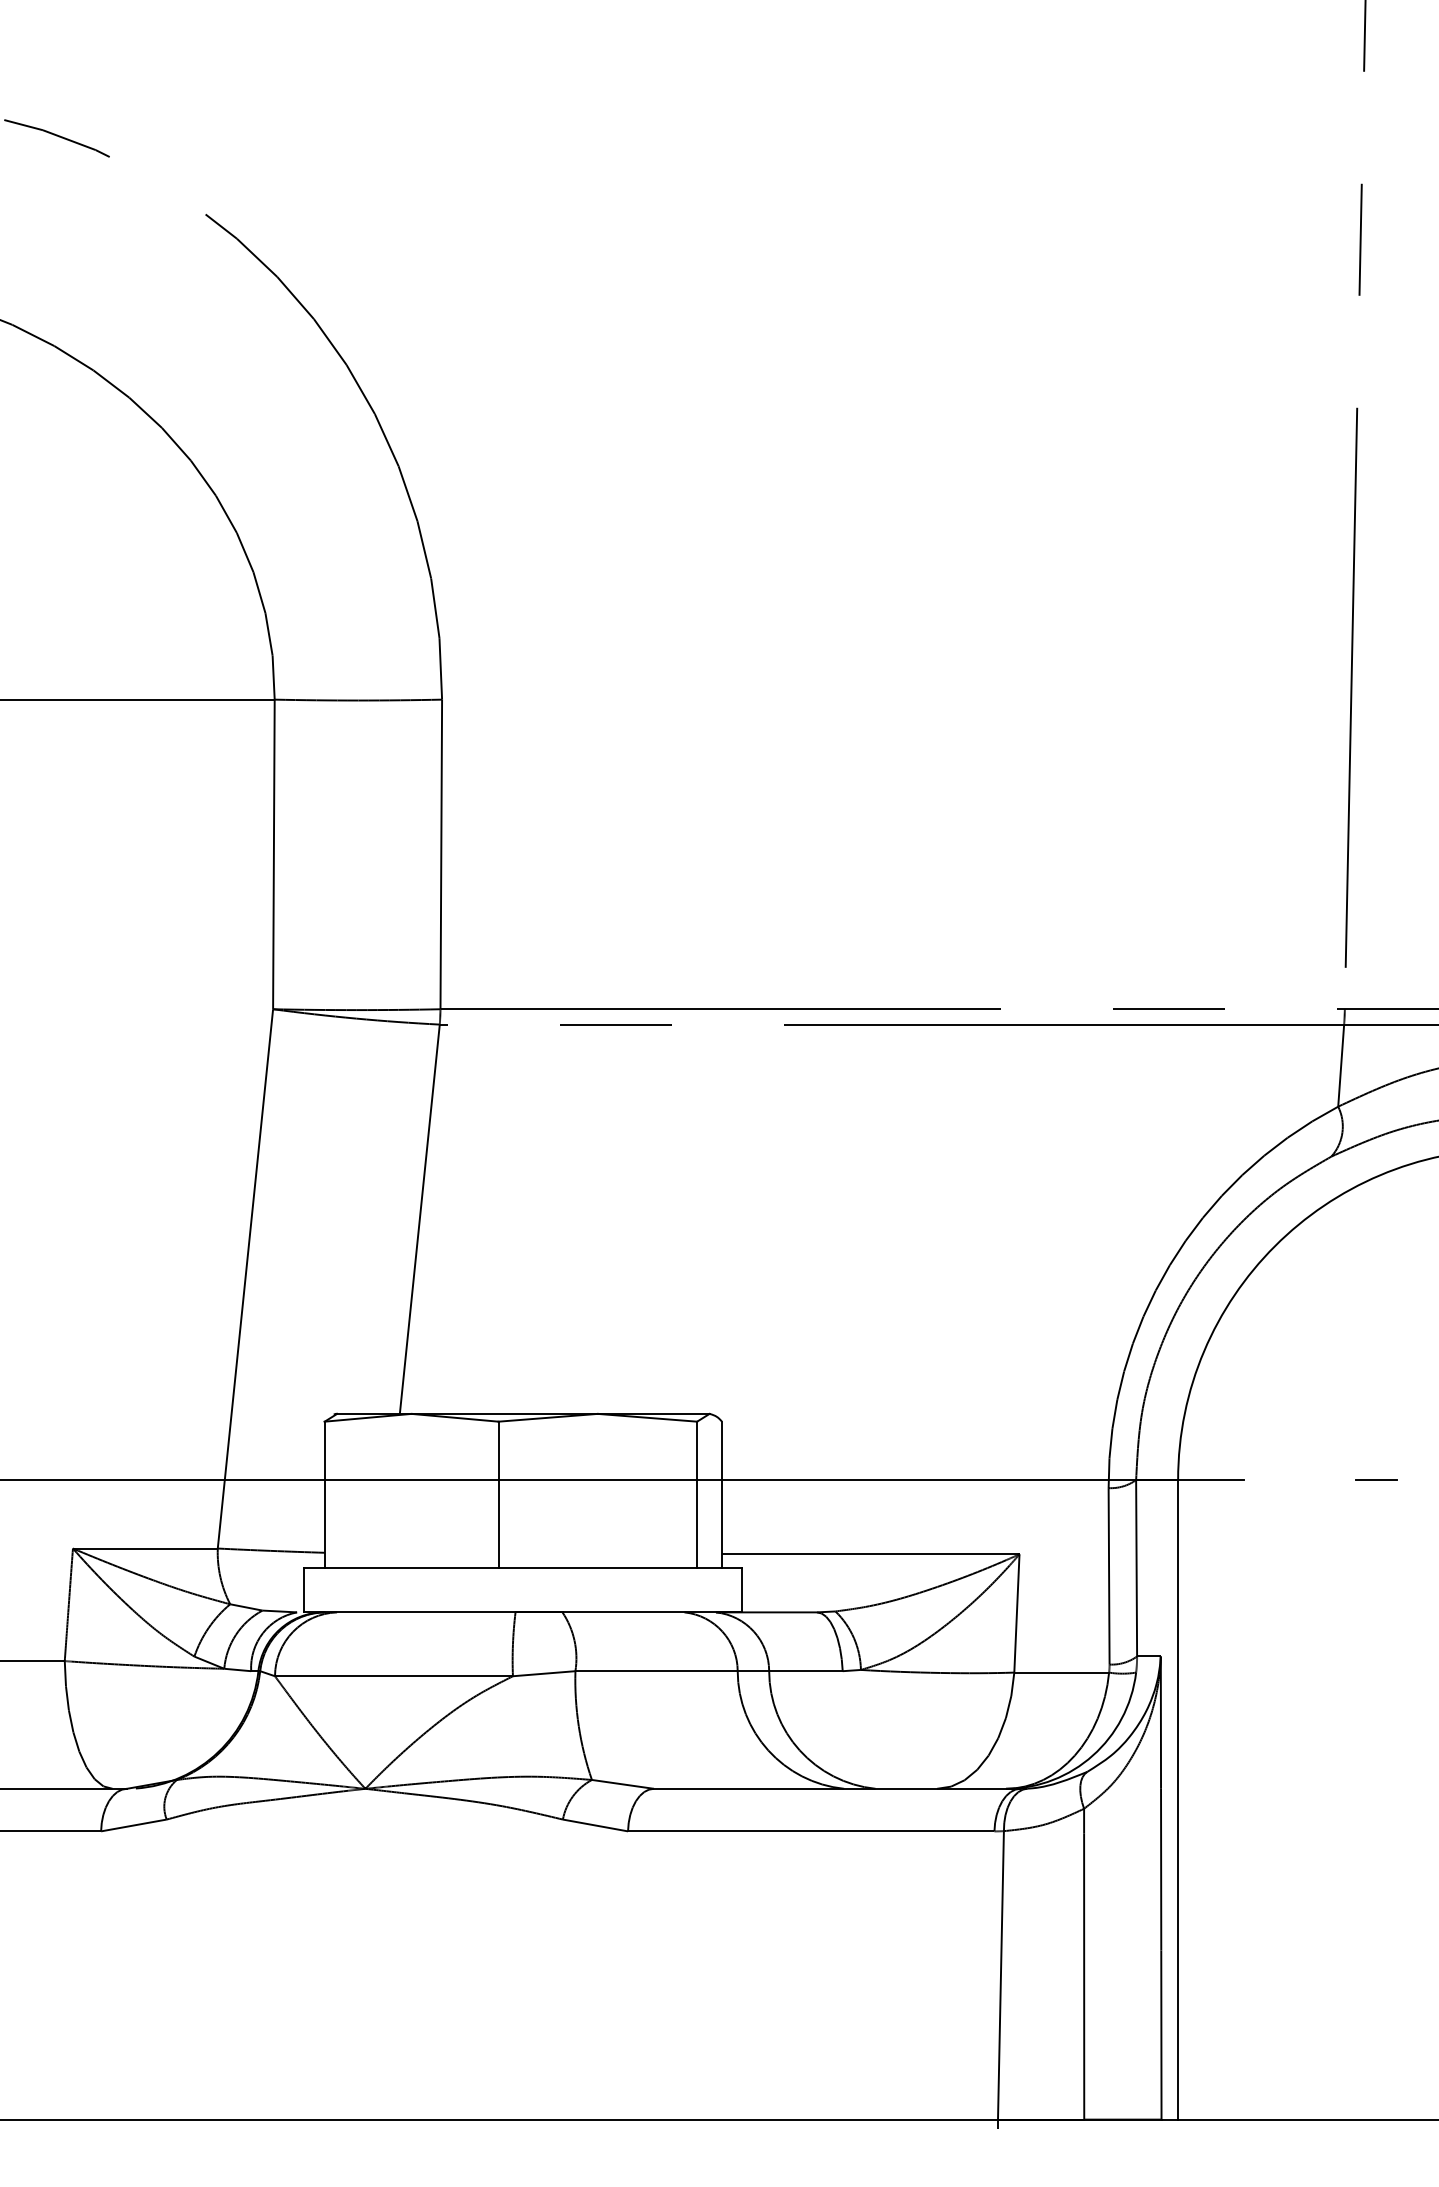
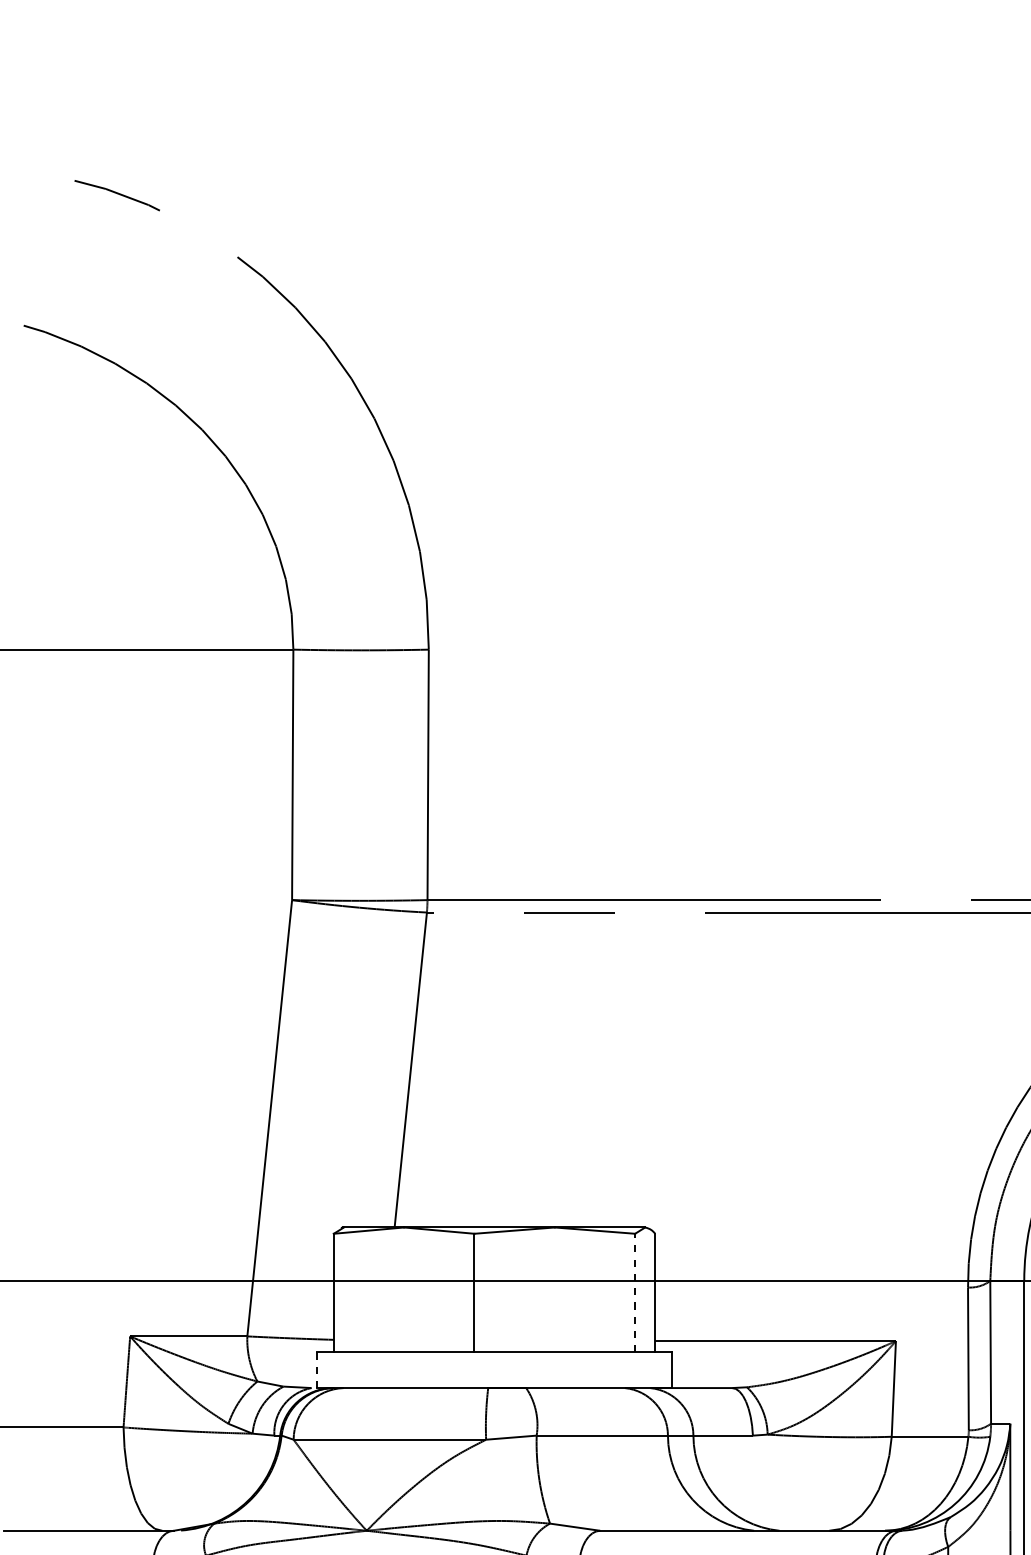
line: (697, 1494) -> (635, 1292), solid -> dashed
line: (304, 1590) -> (317, 1370), solid -> dashed

